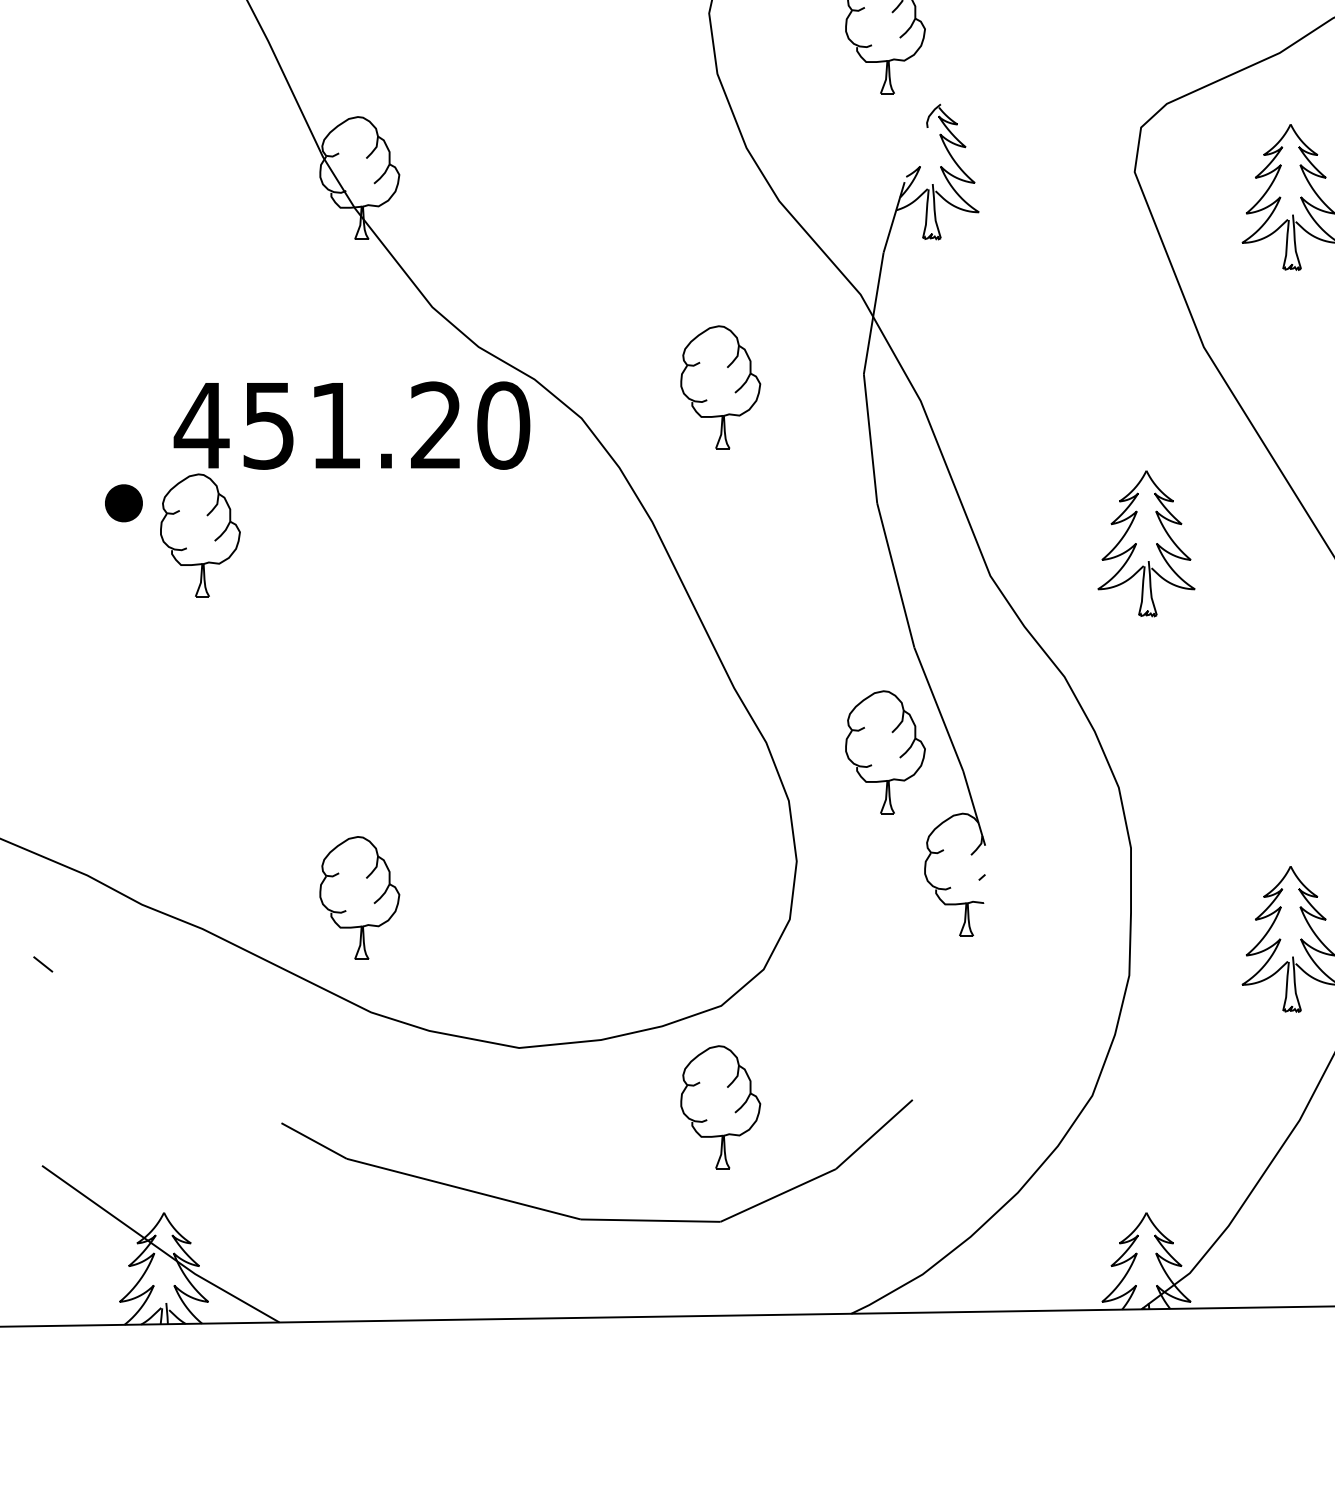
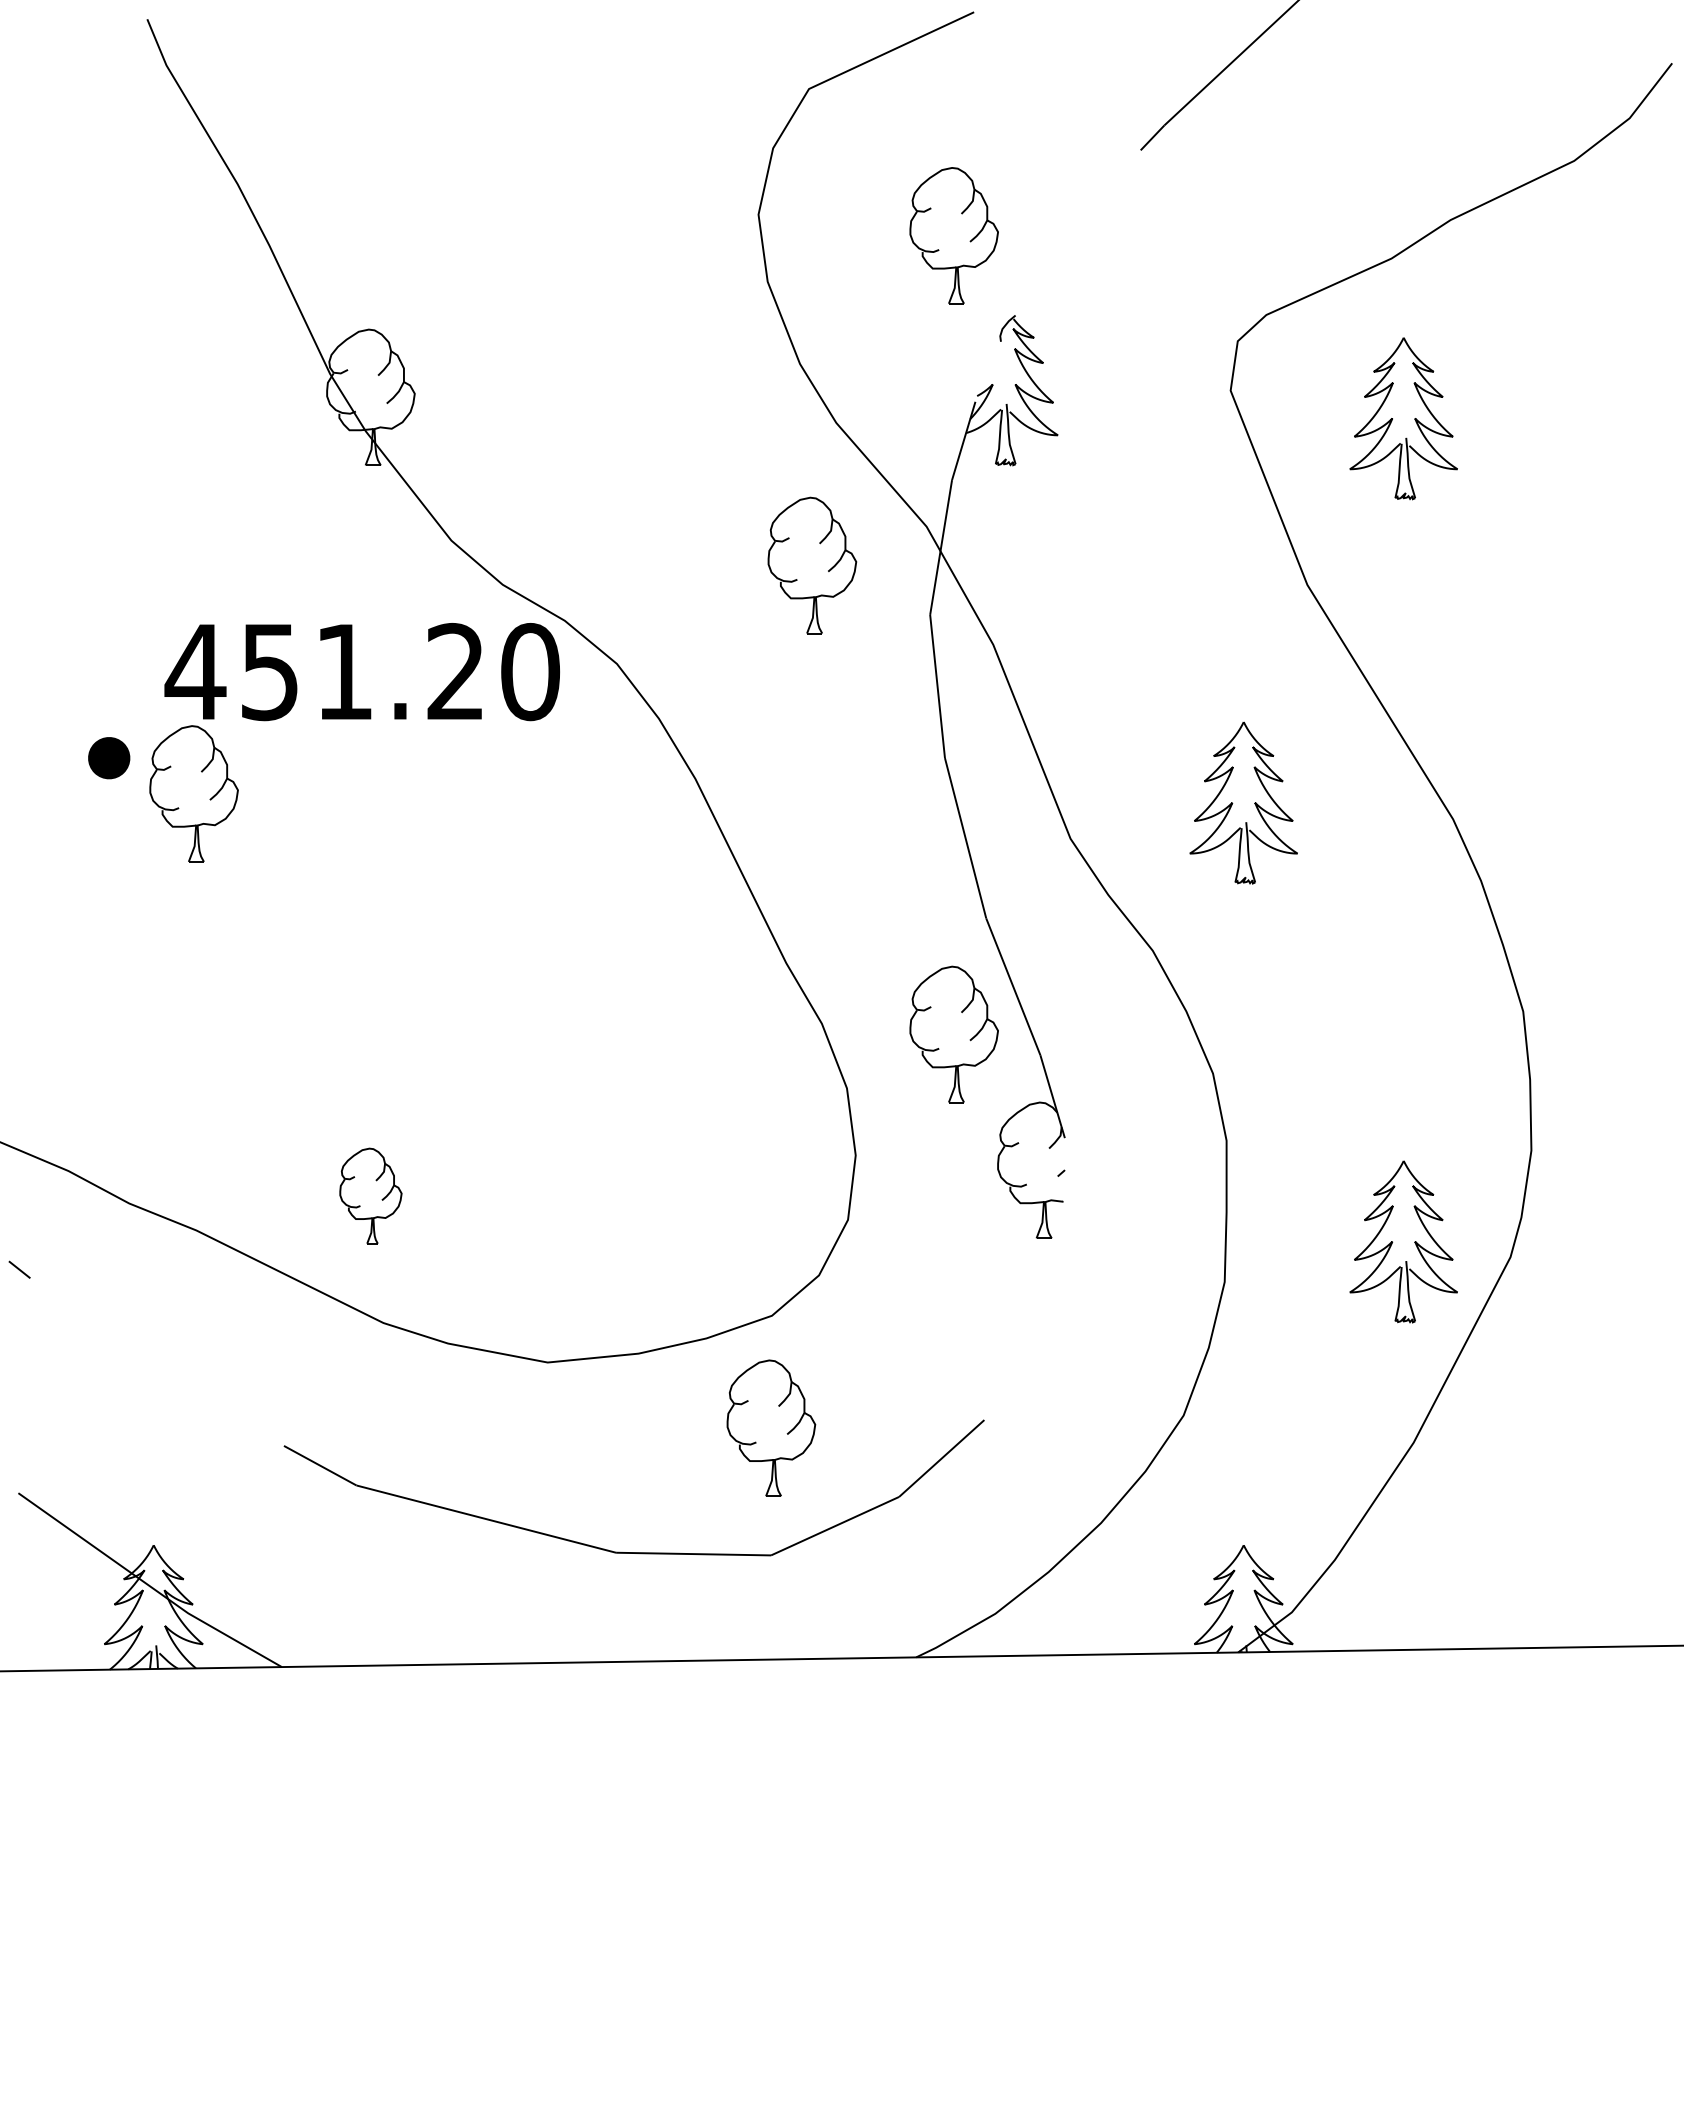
part: (720, 387) -> (812, 565), moved
part: (359, 897) -> (370, 1195), size x0.7

